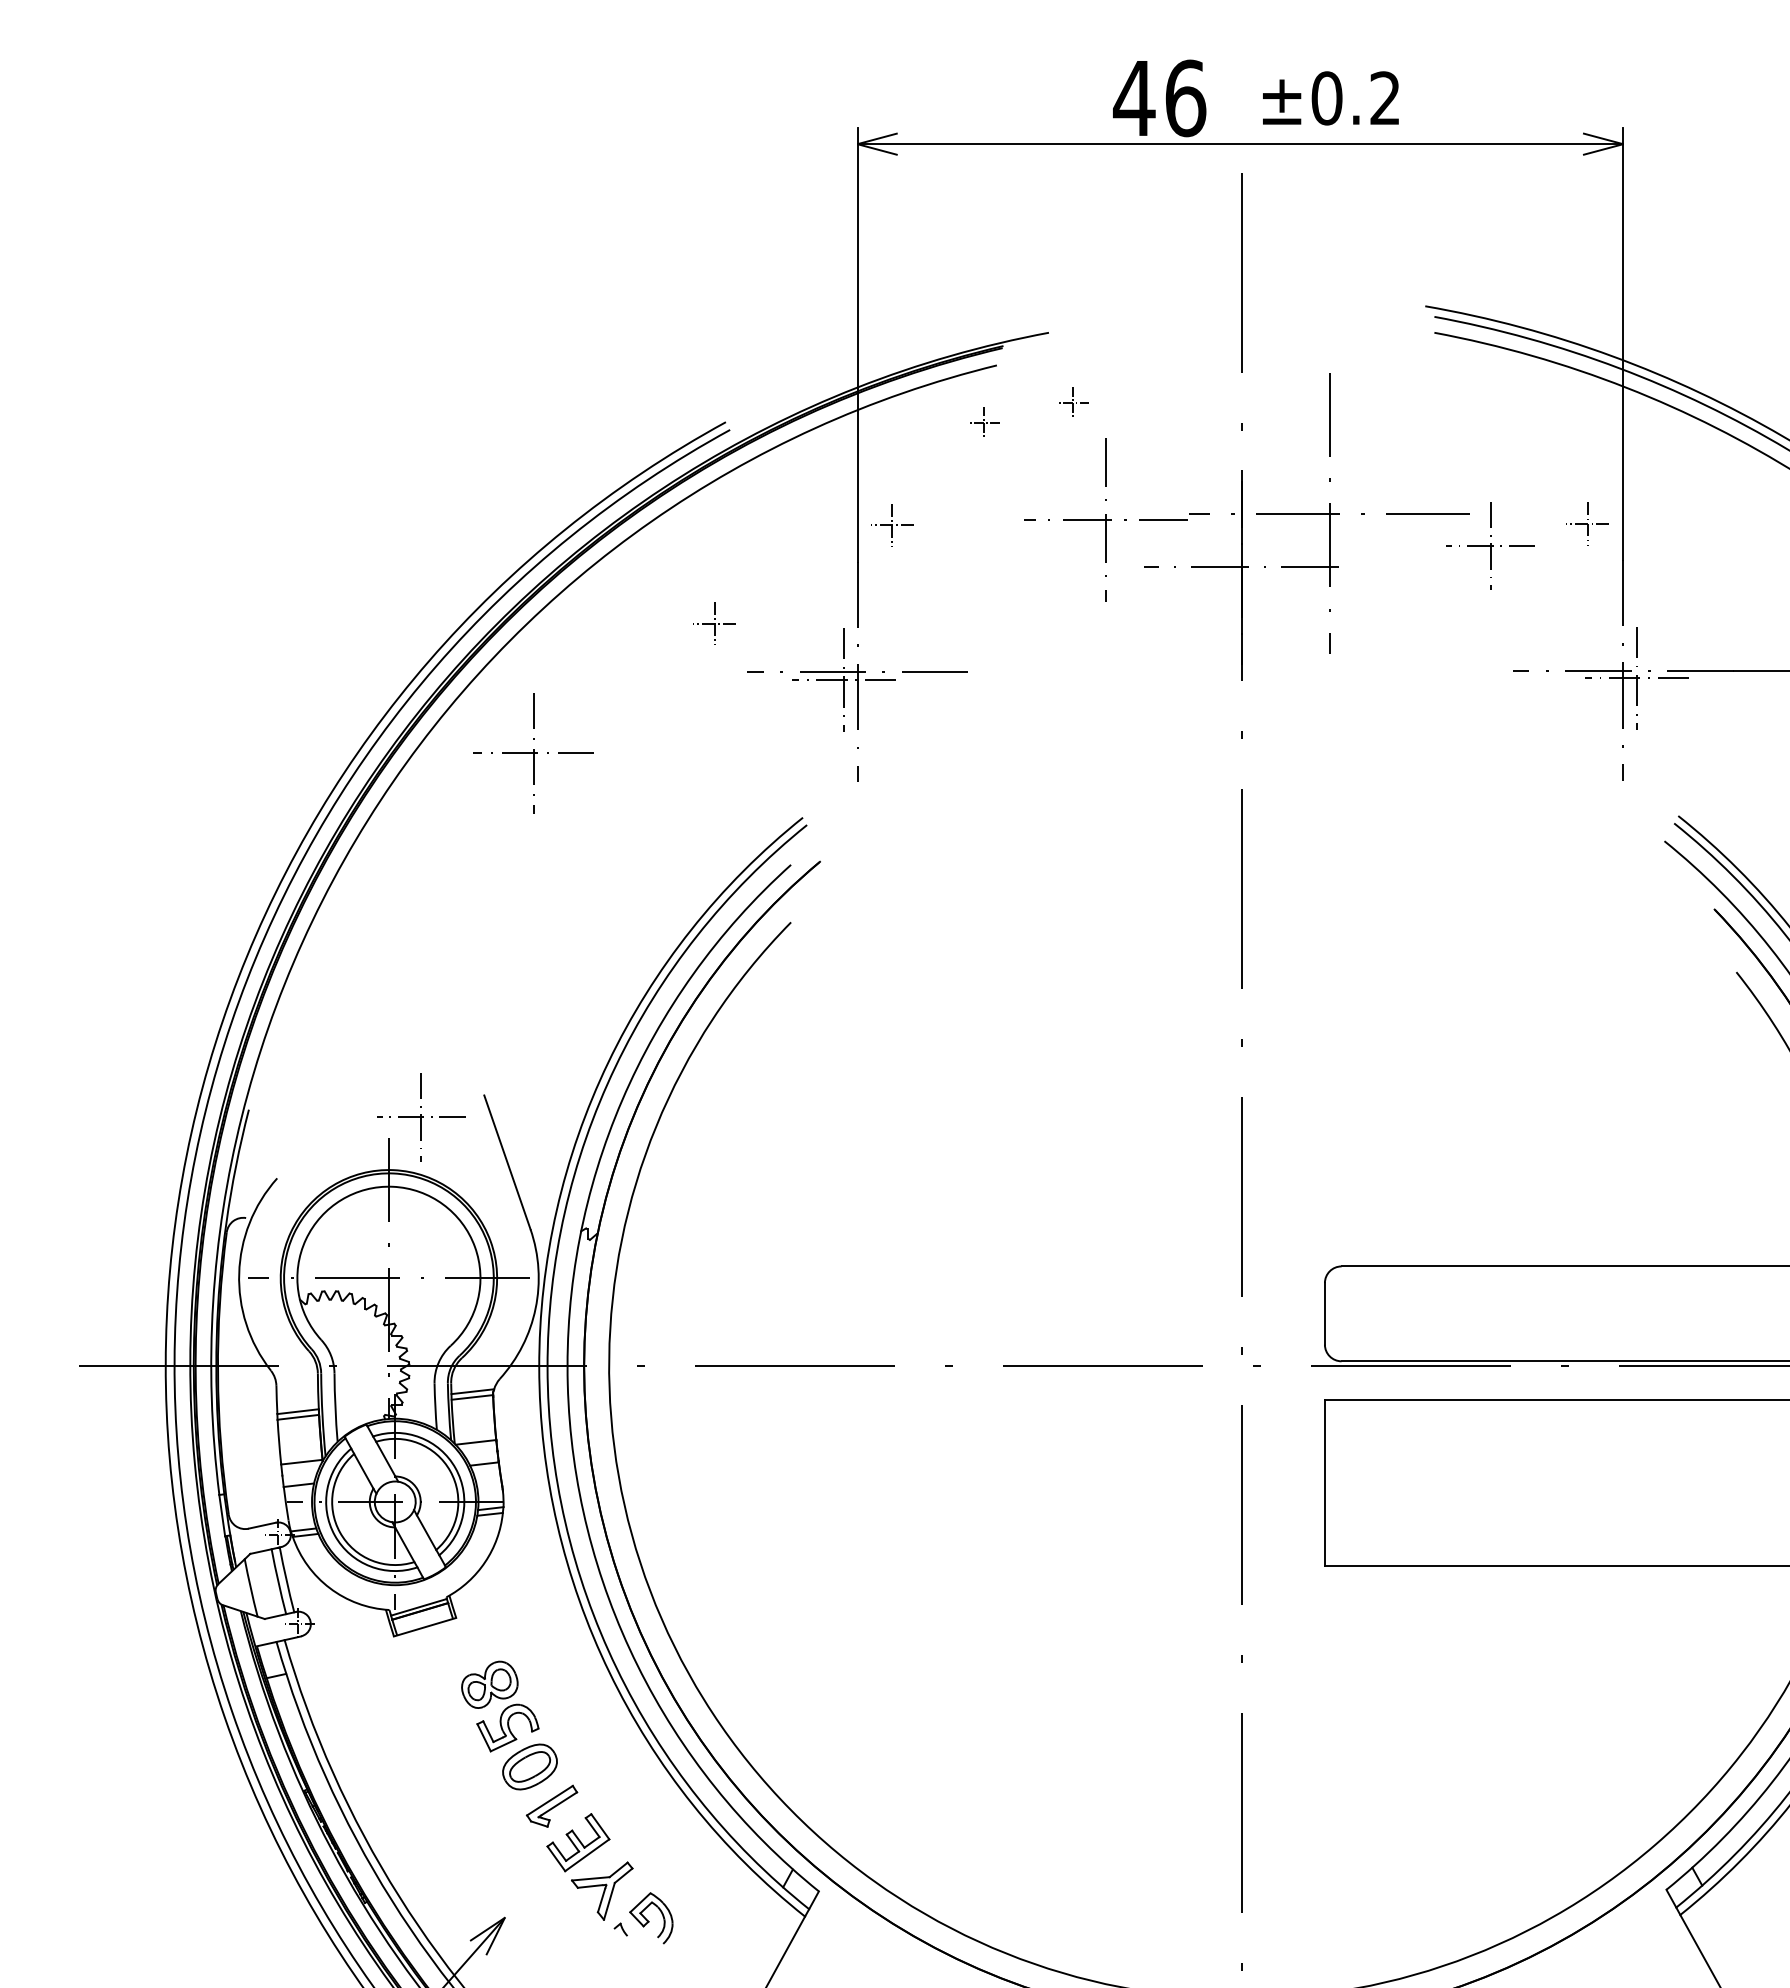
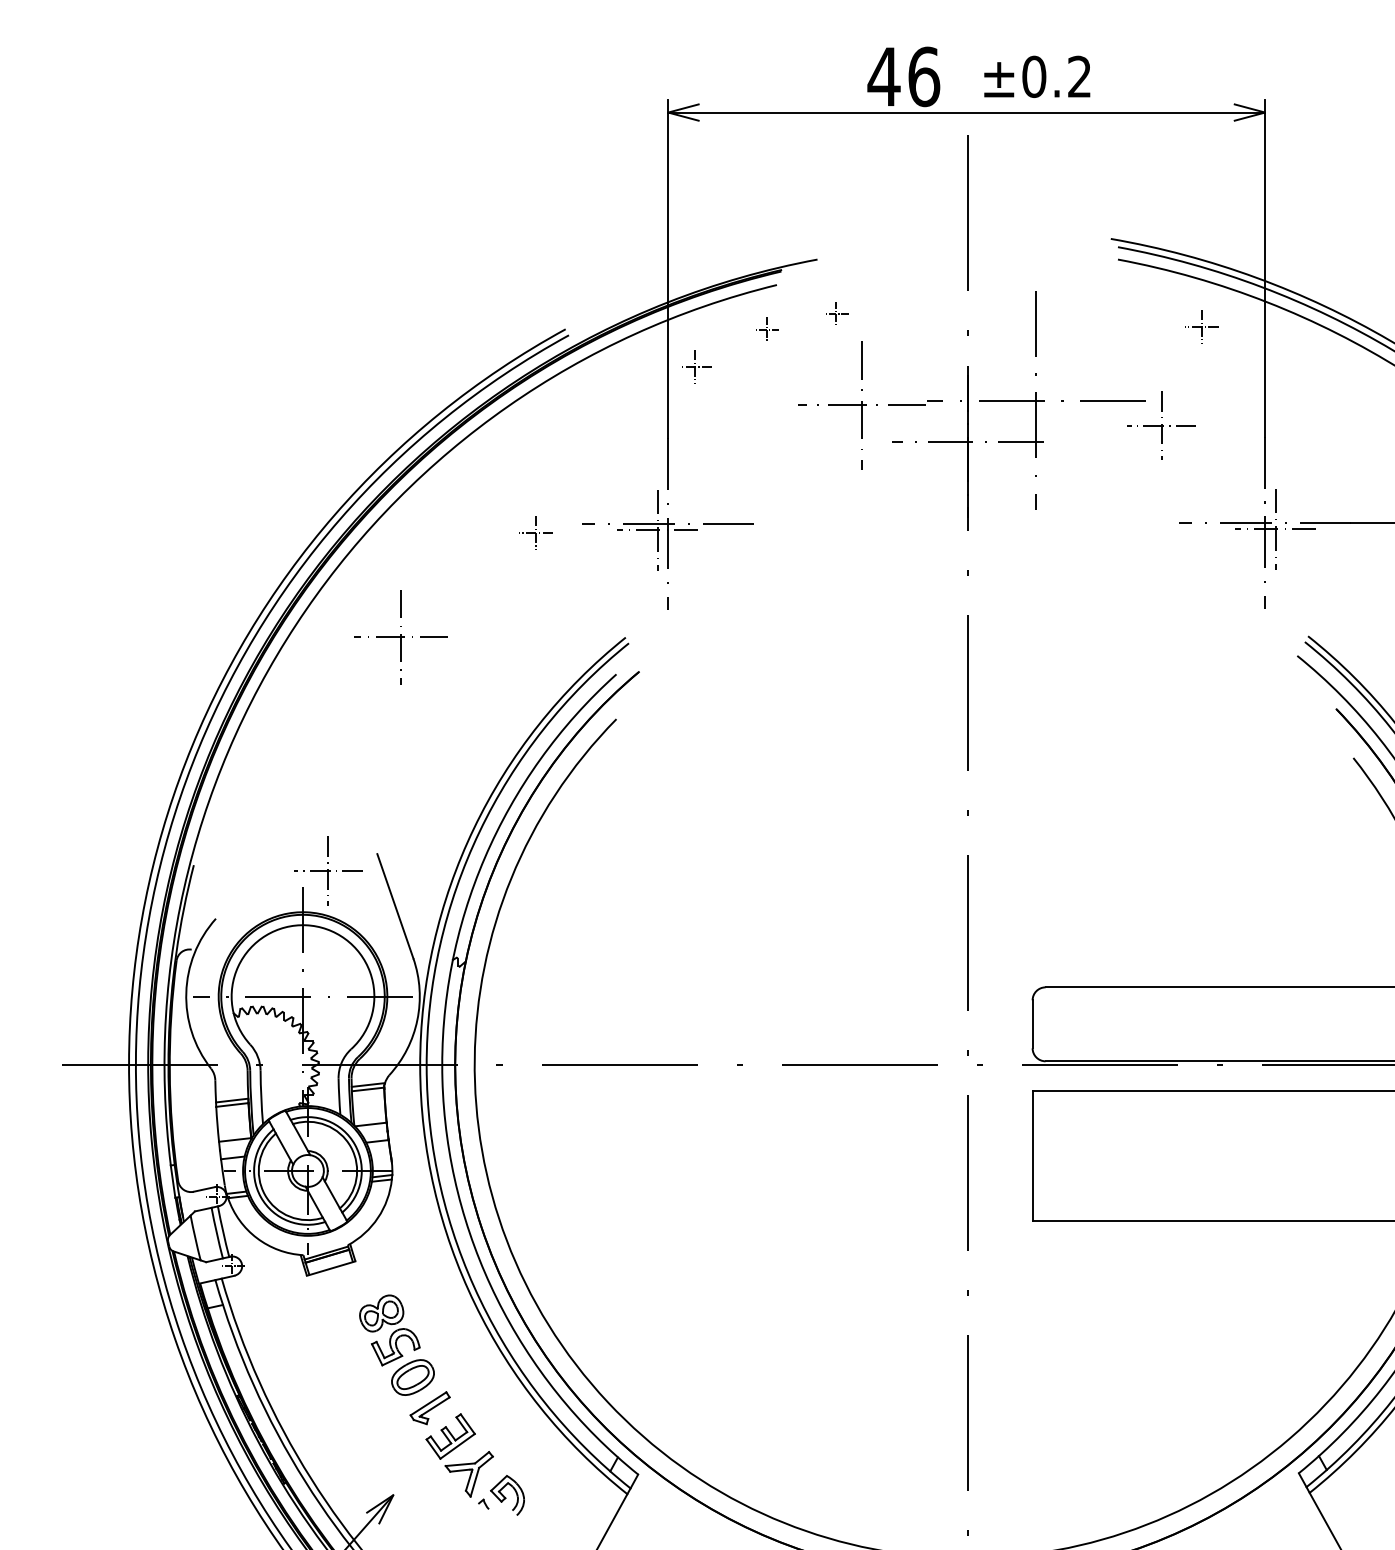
part: (1587, 523) -> (1201, 326), moved
part: (892, 525) -> (695, 366), moved
part: (714, 623) -> (535, 532), moved
part: (533, 753) -> (400, 637), moved

